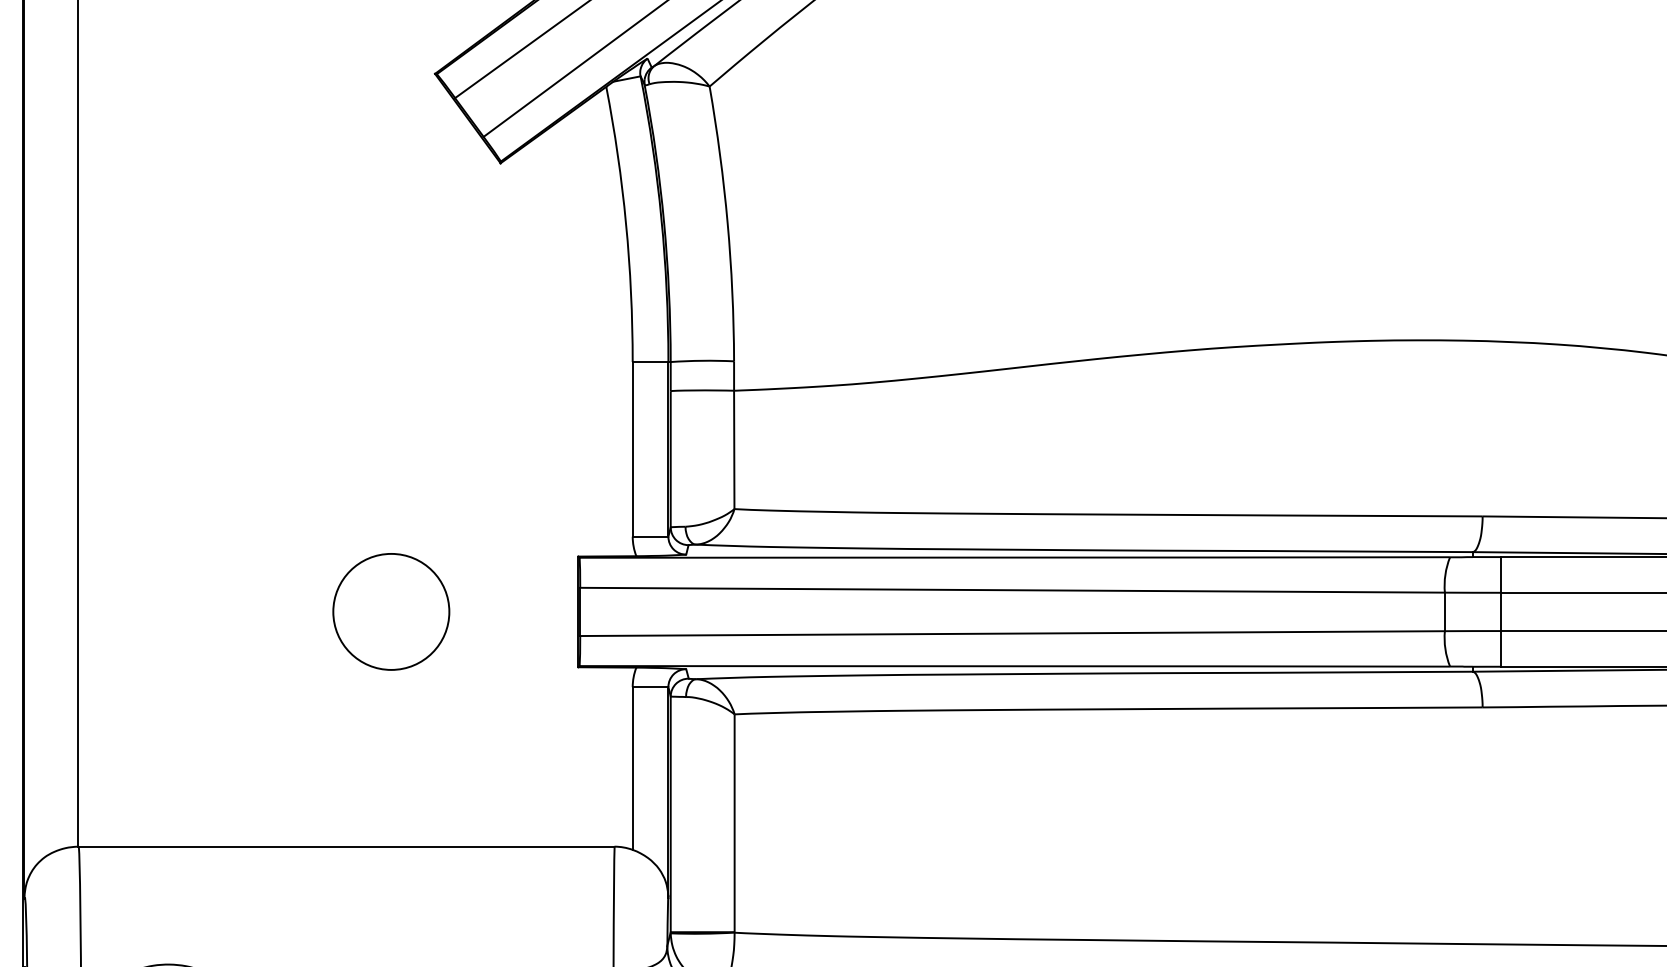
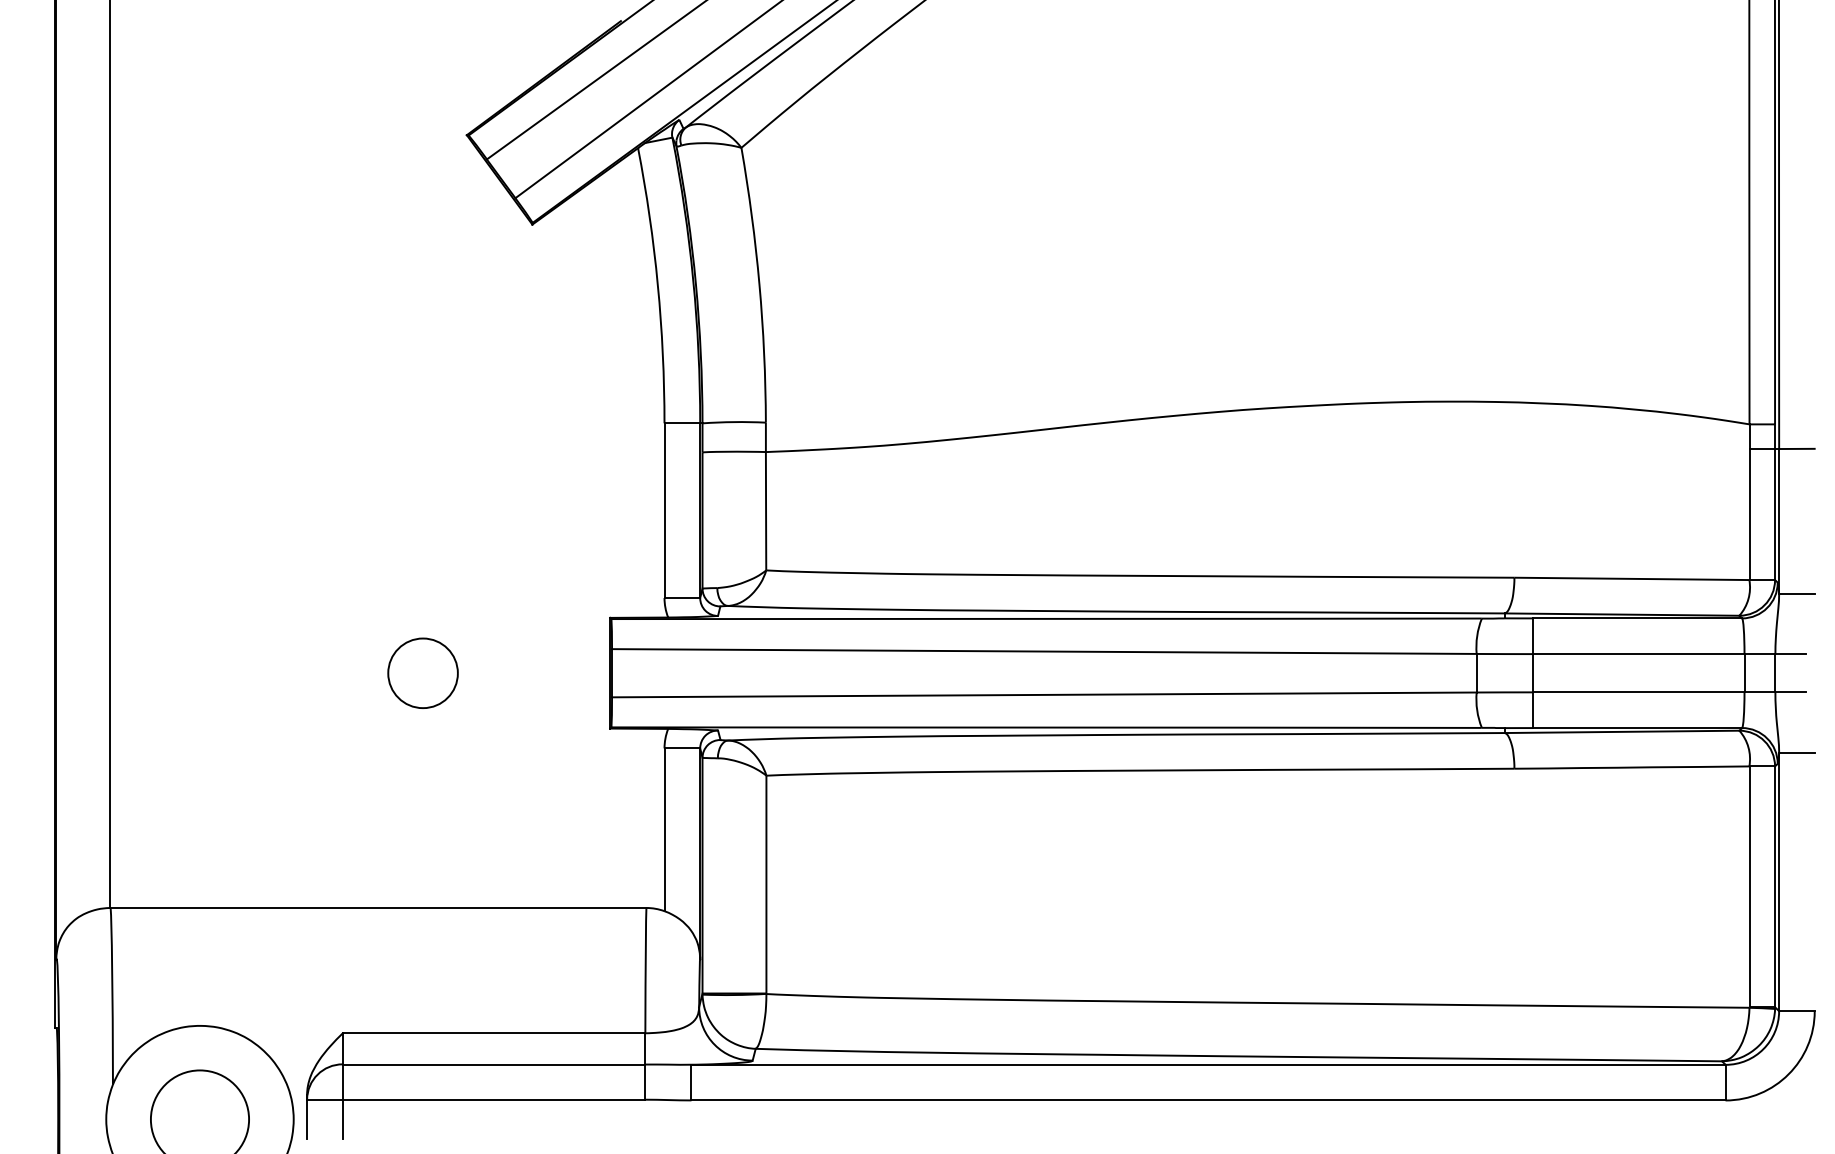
circle: (390, 612) -> (422, 673), size x0.6

